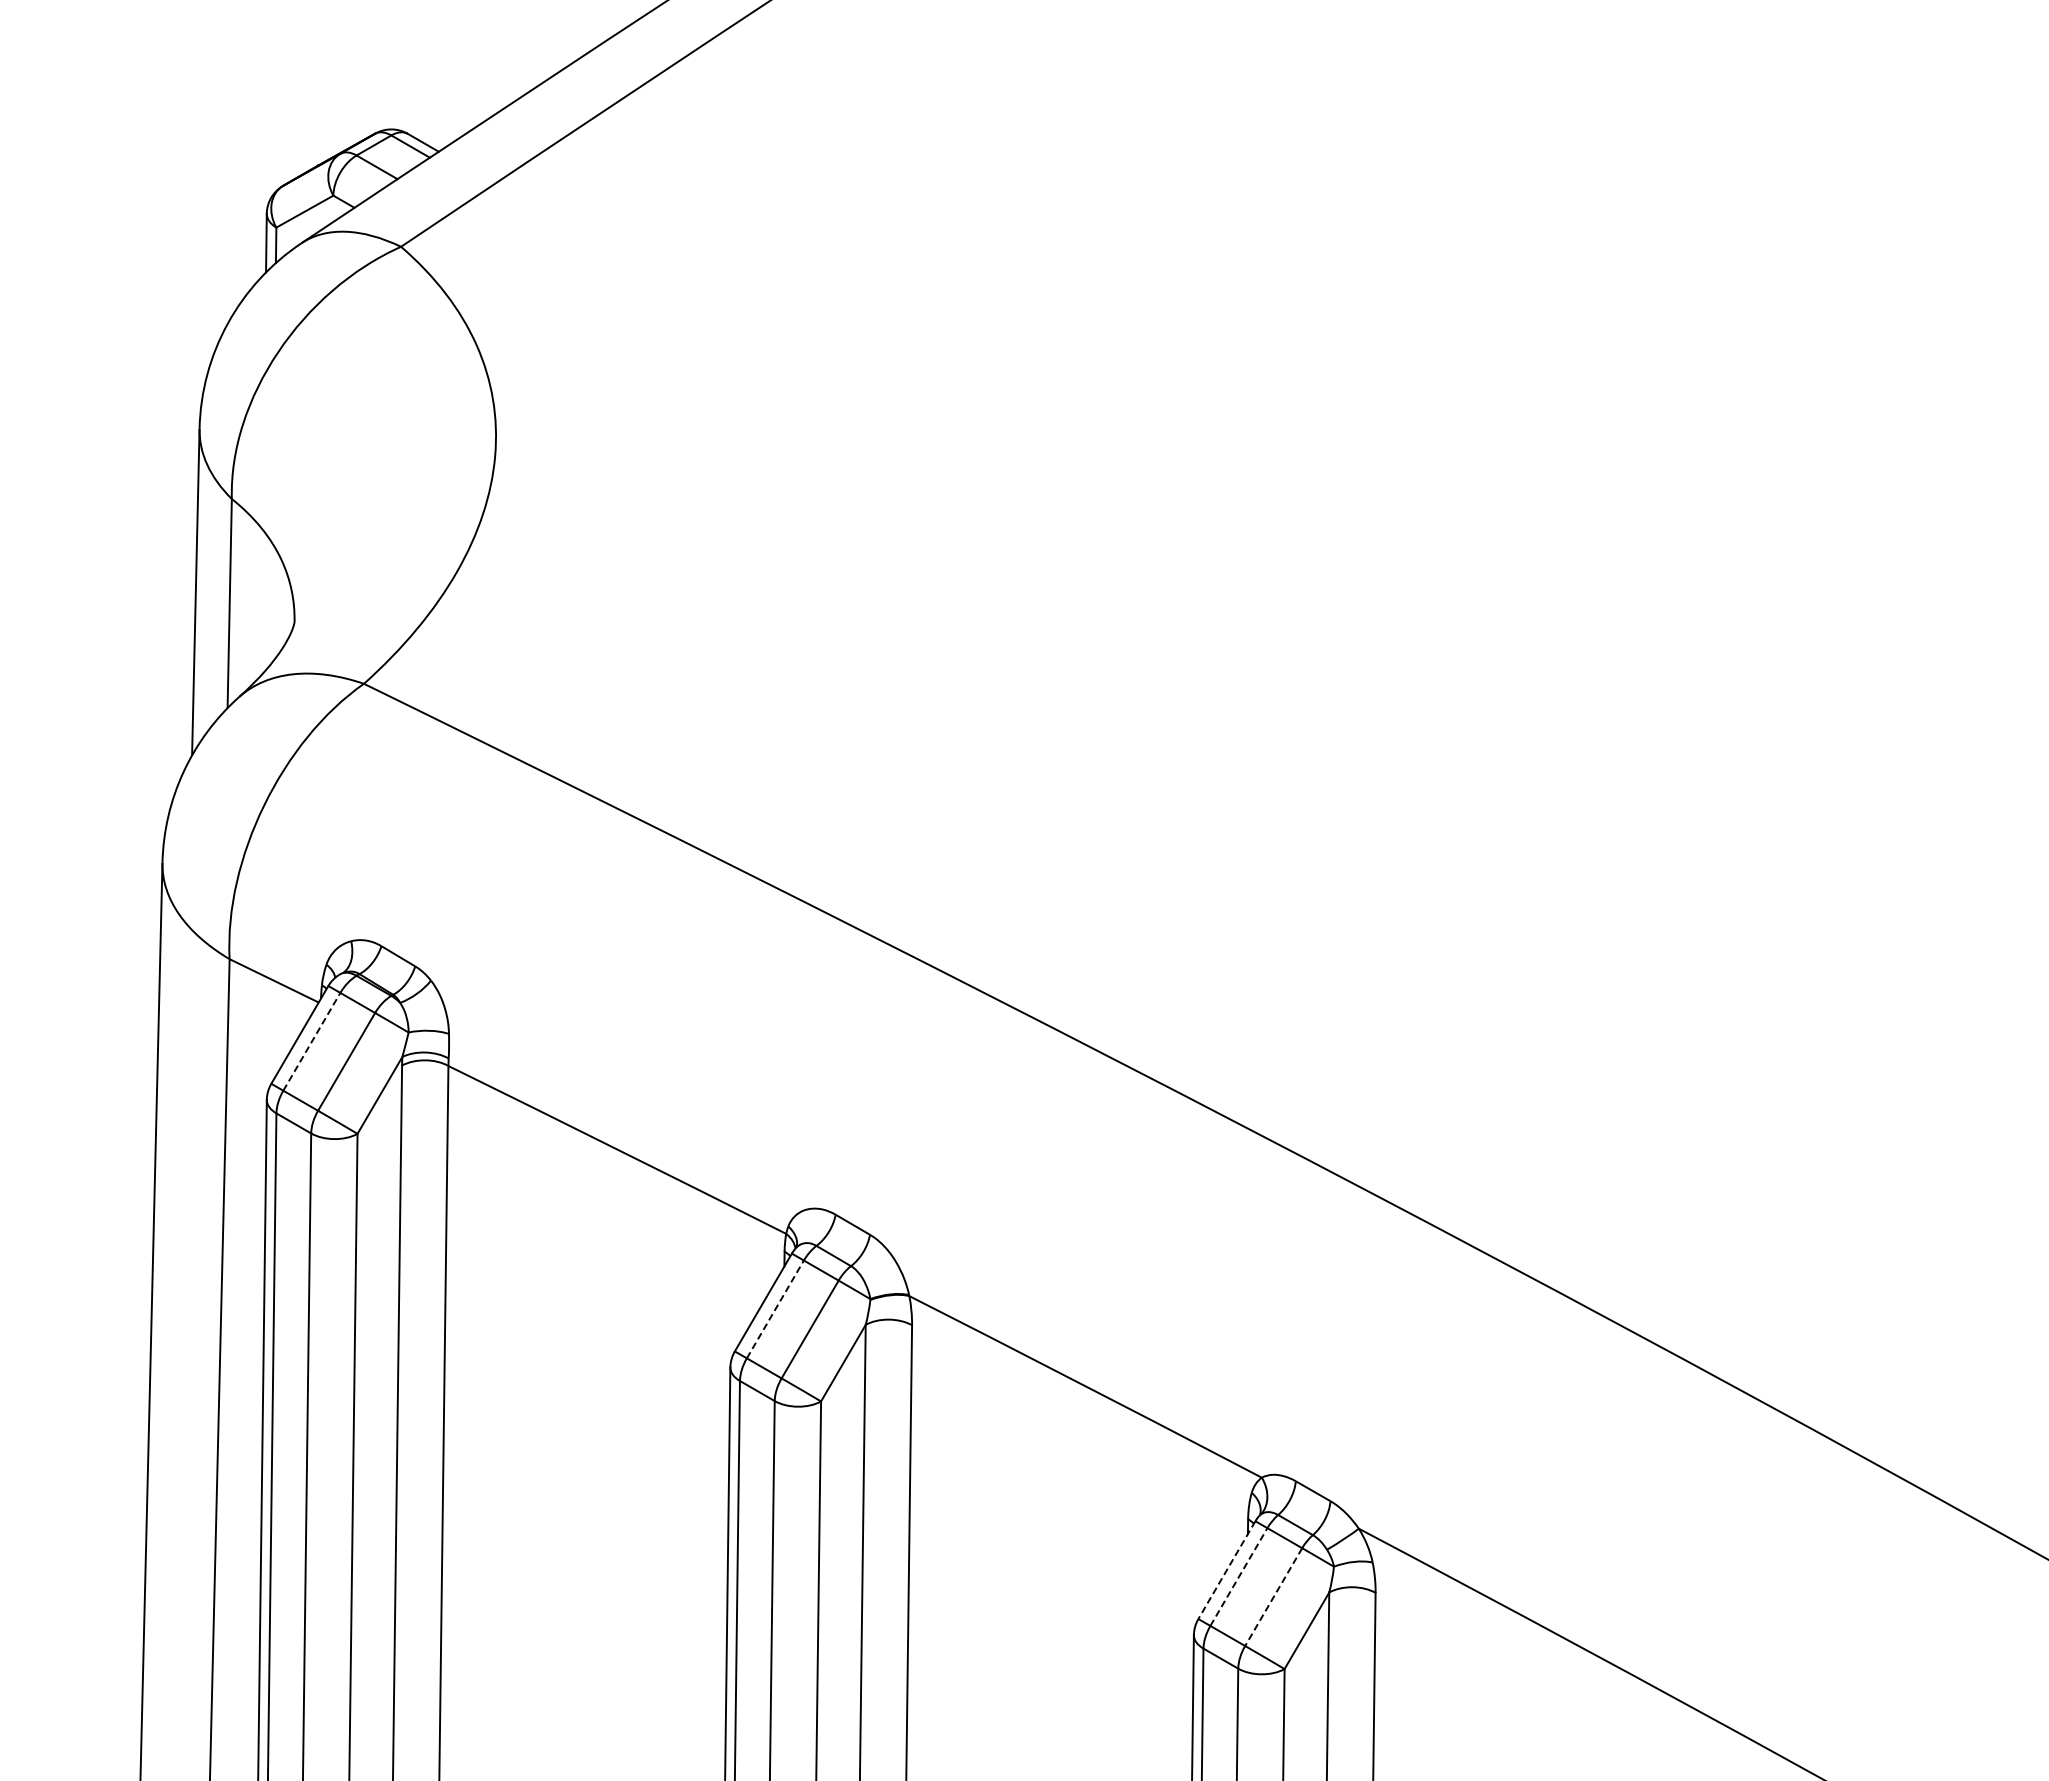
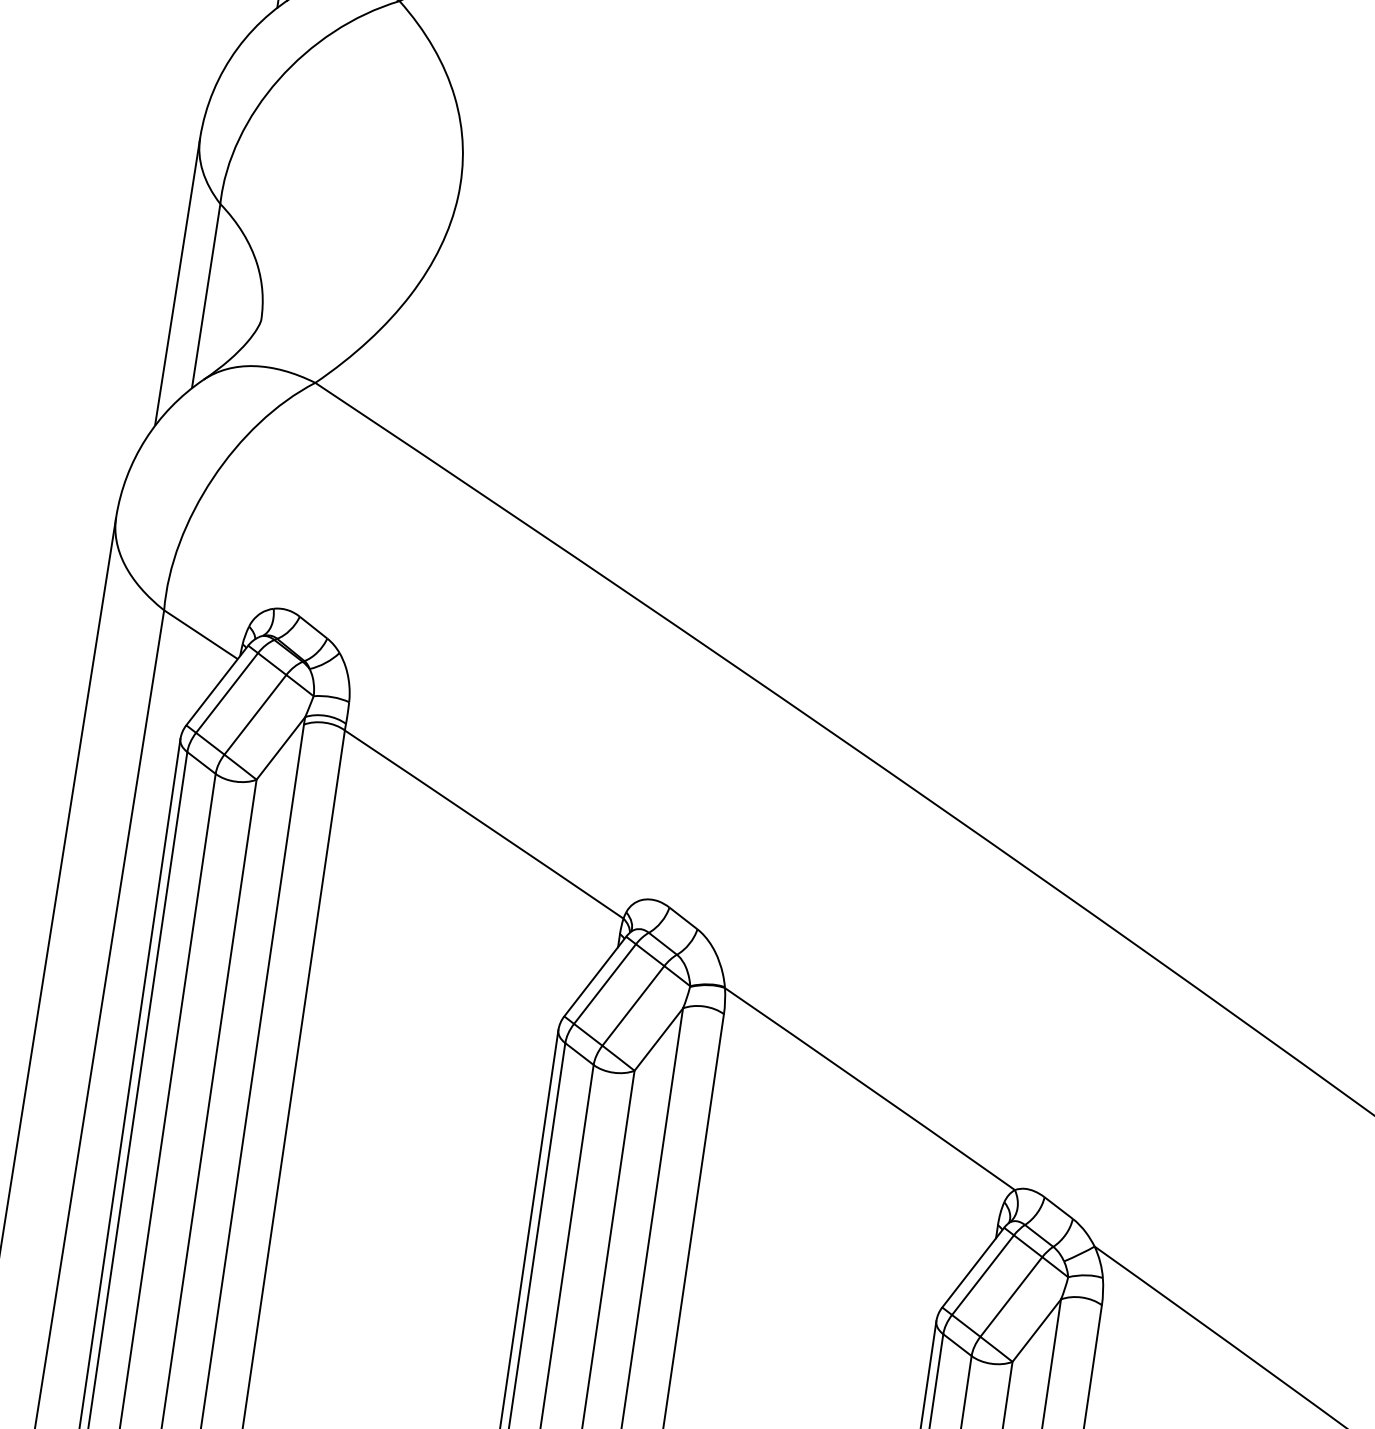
line: (311, 1041) -> (226, 692), dashed -> solid
line: (775, 1309) -> (605, 984), dashed -> solid
line: (1226, 1570) -> (972, 1267), dashed -> solid
line: (1238, 1577) -> (982, 1275), dashed -> solid
line: (1273, 1597) -> (1011, 1297), dashed -> solid

